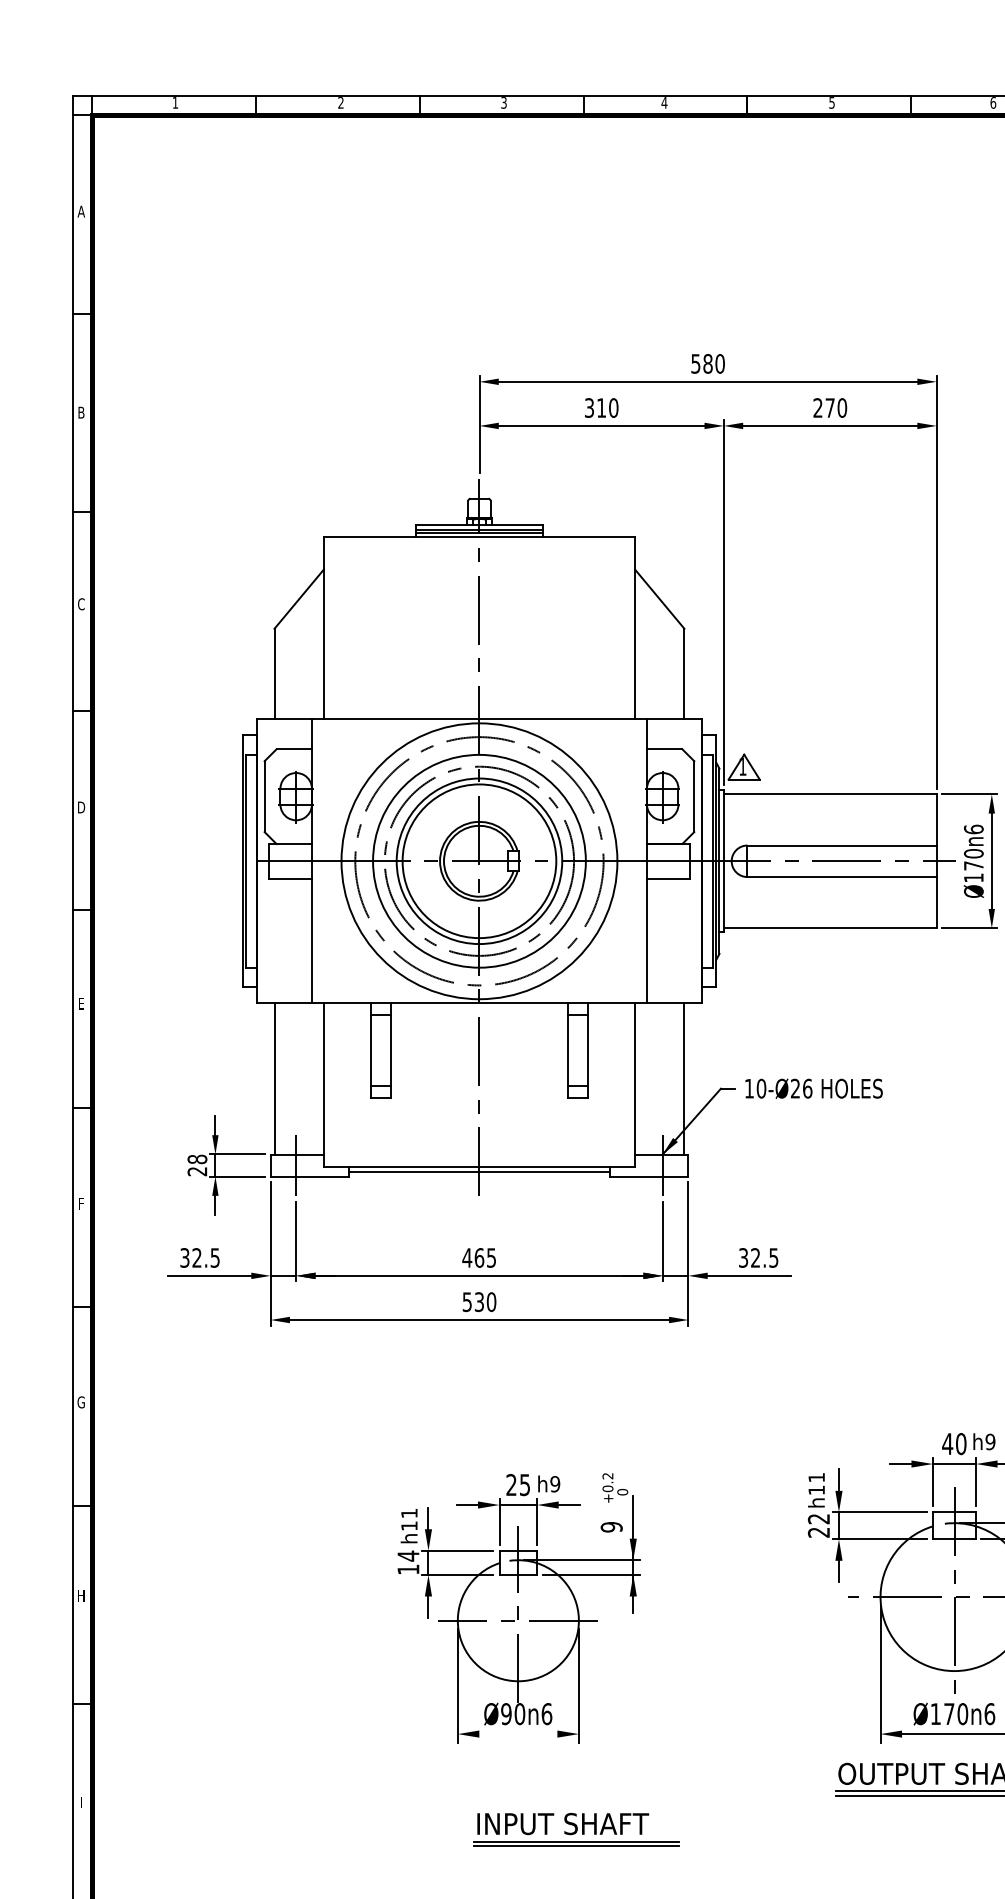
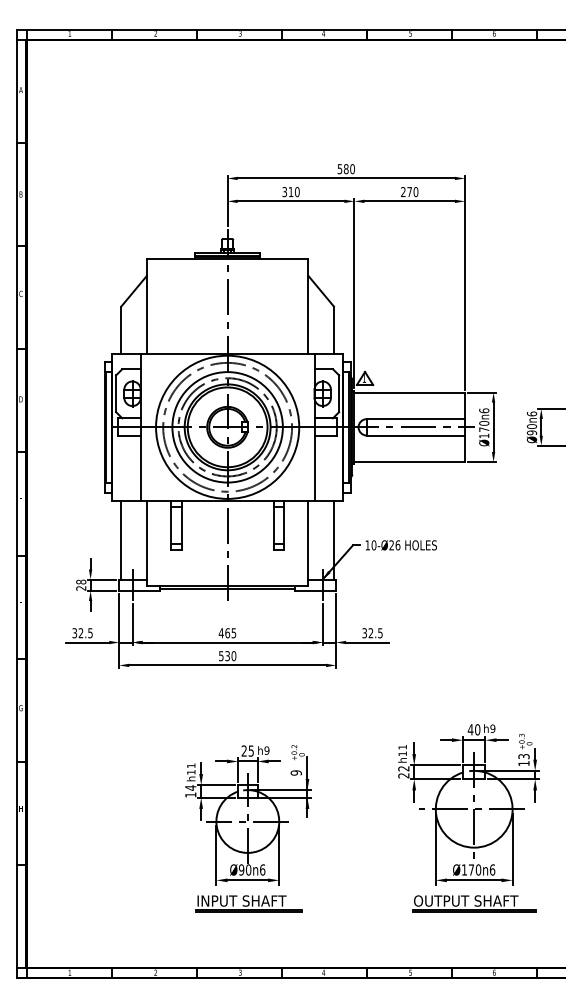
line: (517, 1734) -> (247, 880), added
part: (575, 1828) -> (248, 903), moved

